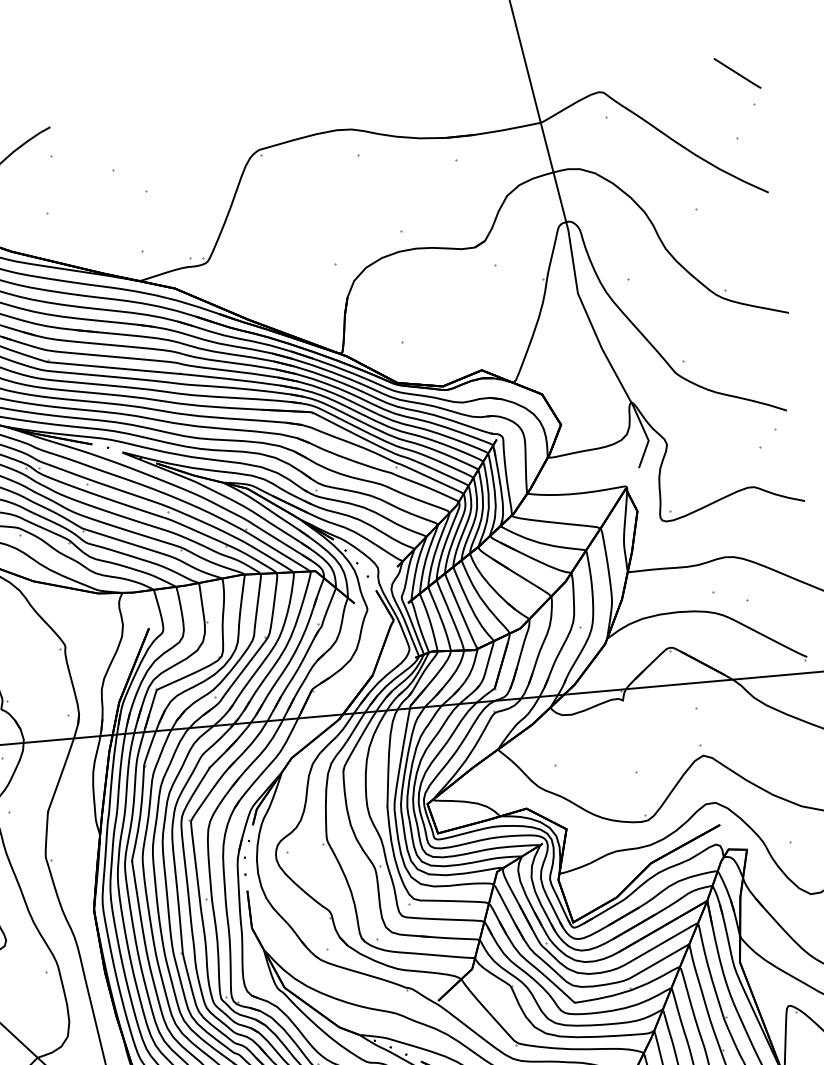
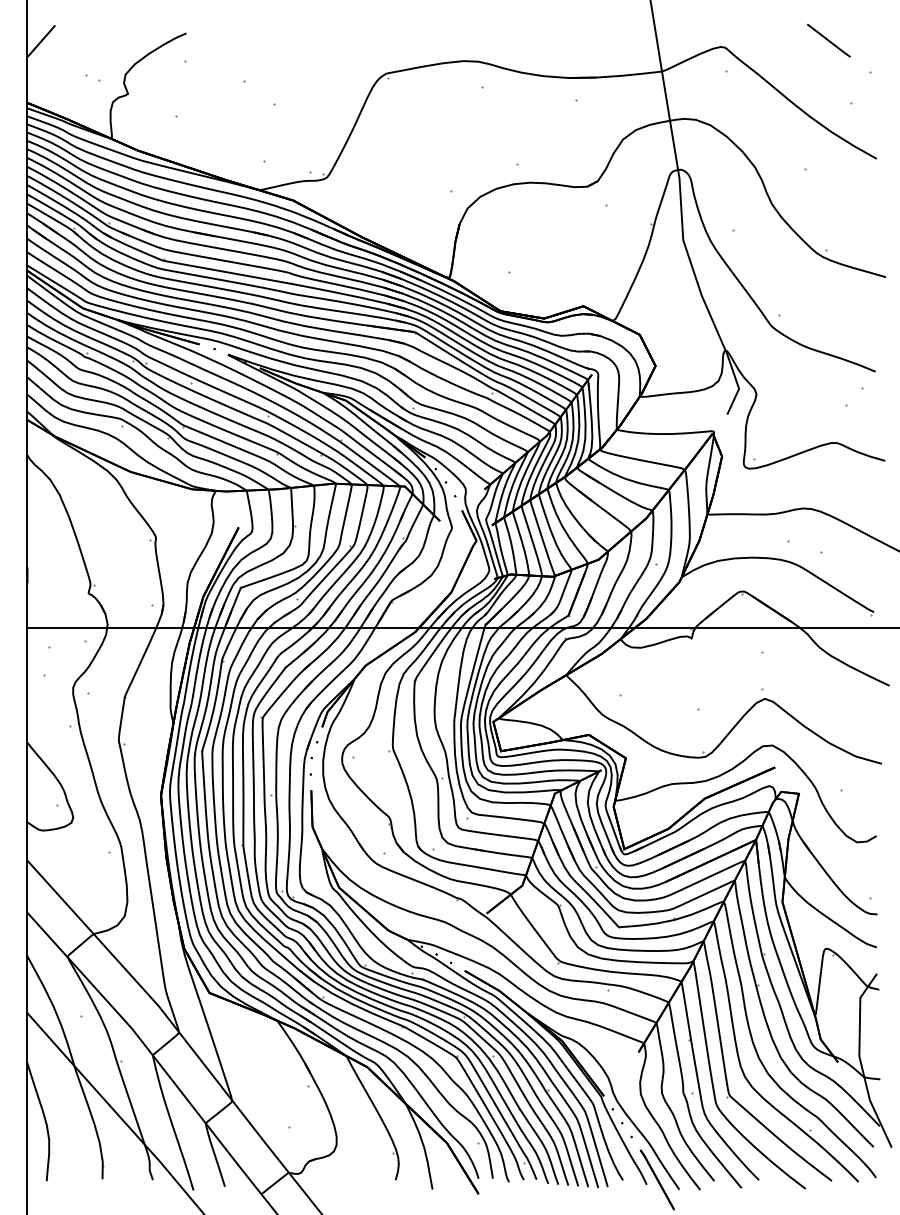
line: (737, 73) -> (828, 40), moved

